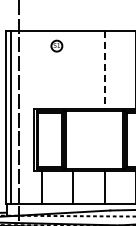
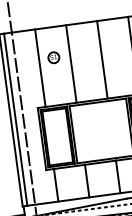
part: (56, 45) -> (53, 57), moved
line: (42, 69) -> (40, 67), added
line: (73, 69) -> (71, 63), added
line: (104, 70) -> (102, 60), dashed -> solid

